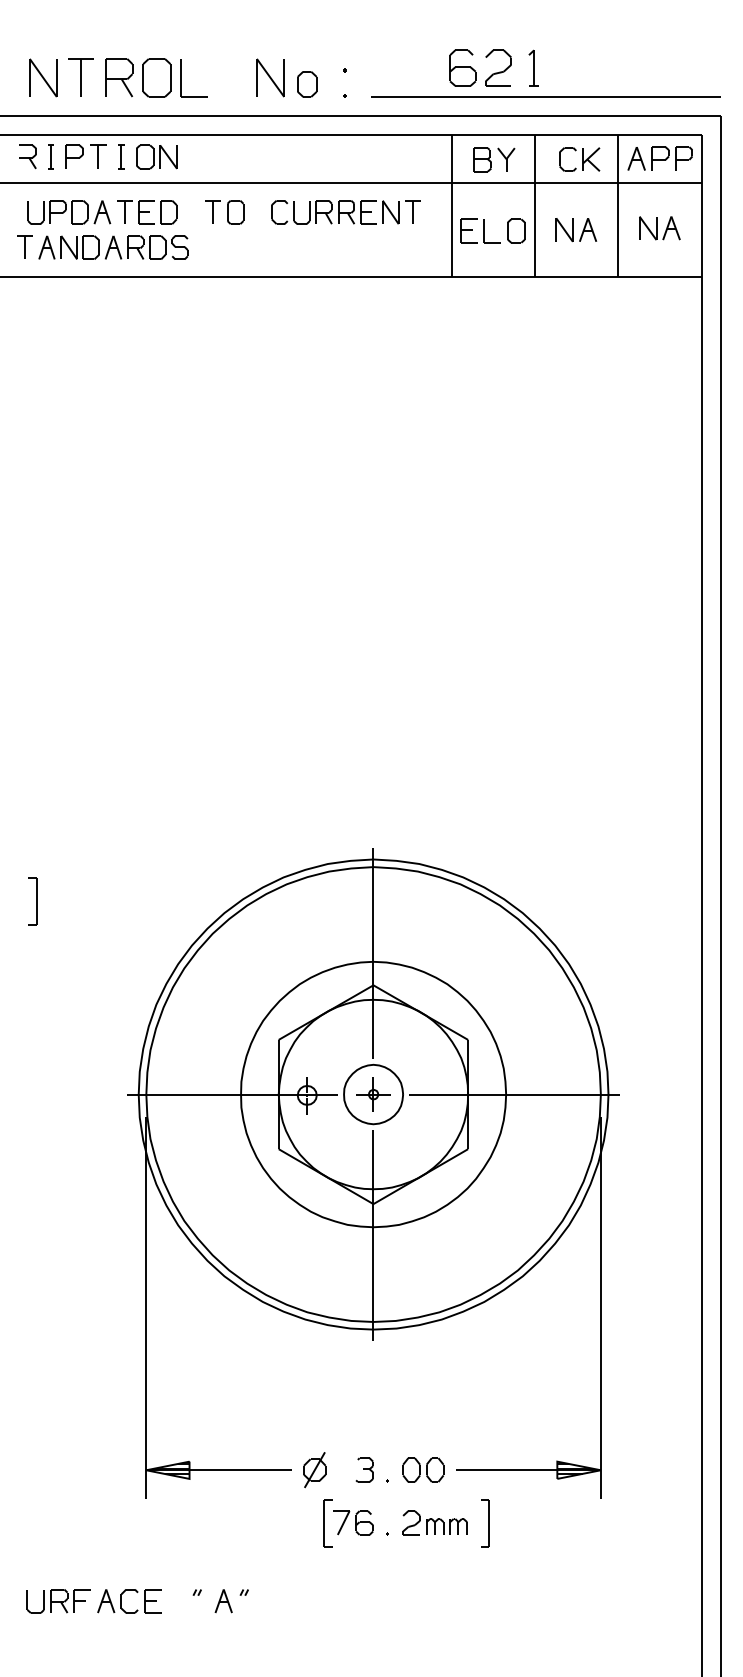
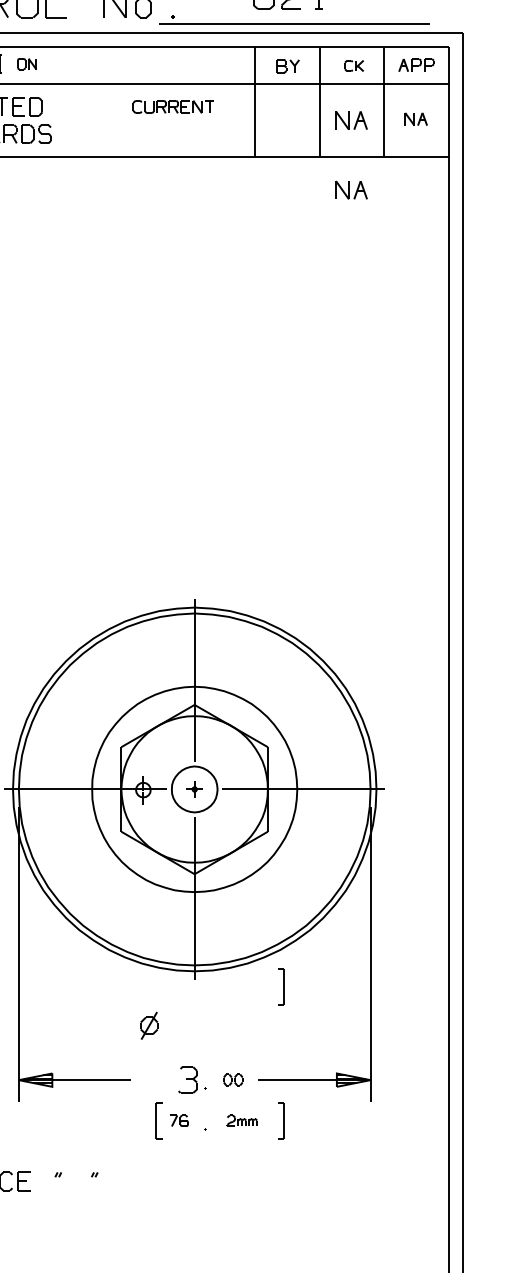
line: (545, 96) -> (294, 23), moved
part: (156, 156) -> (26, 63), size x0.6
part: (659, 158) -> (415, 65), size x0.7
part: (494, 159) -> (288, 66), size x0.7
part: (579, 159) -> (354, 66), size x0.6
part: (224, 212) -> (79, 107), removed
part: (345, 212) -> (173, 107), size x0.7
part: (659, 228) -> (415, 119), size x0.7
part: (484, 230) -> (280, 120), removed
part: (576, 320) -> (351, 190), added
part: (373, 1094) -> (194, 789), size x0.6
part: (485, 1350) -> (281, 987), added
part: (364, 1469) -> (187, 1079), size x1.4
part: (423, 1469) -> (233, 1079), size x0.6
part: (314, 1470) -> (149, 1026), moved
part: (353, 1522) -> (179, 1120), size x0.6
part: (434, 1522) -> (241, 1120), size x0.6
part: (223, 1601) -> (78, 1181), removed

